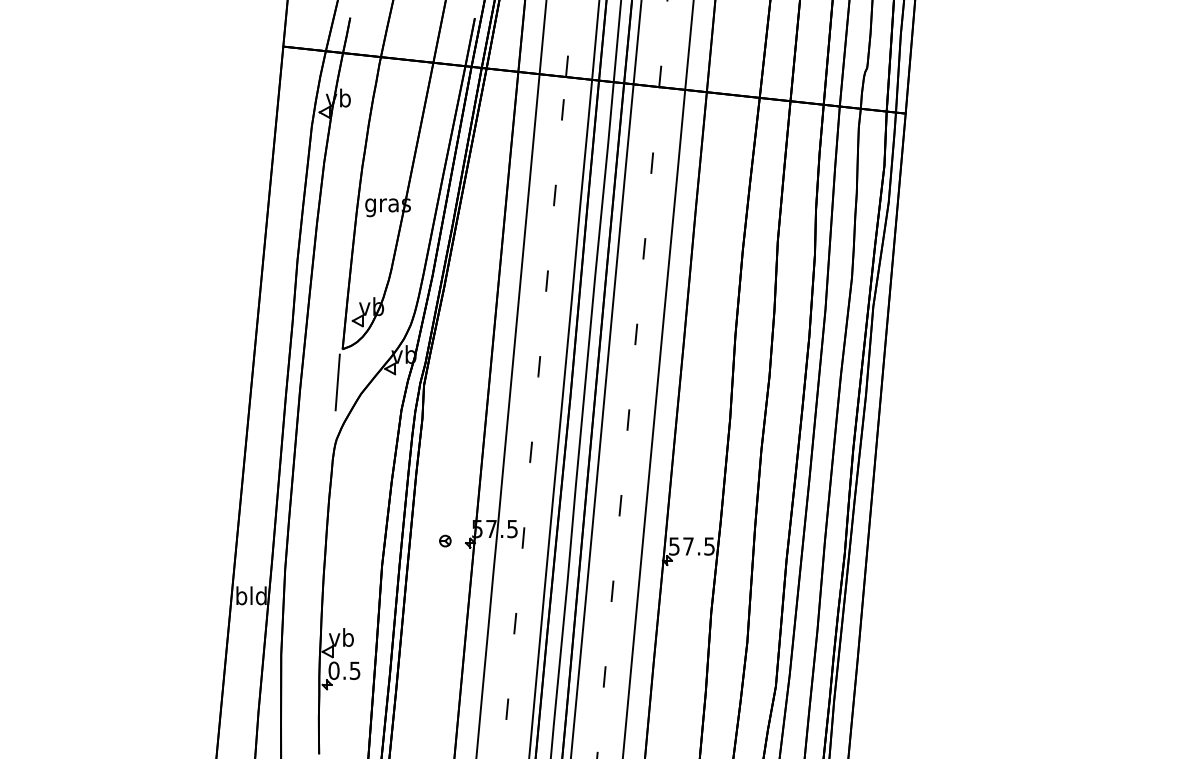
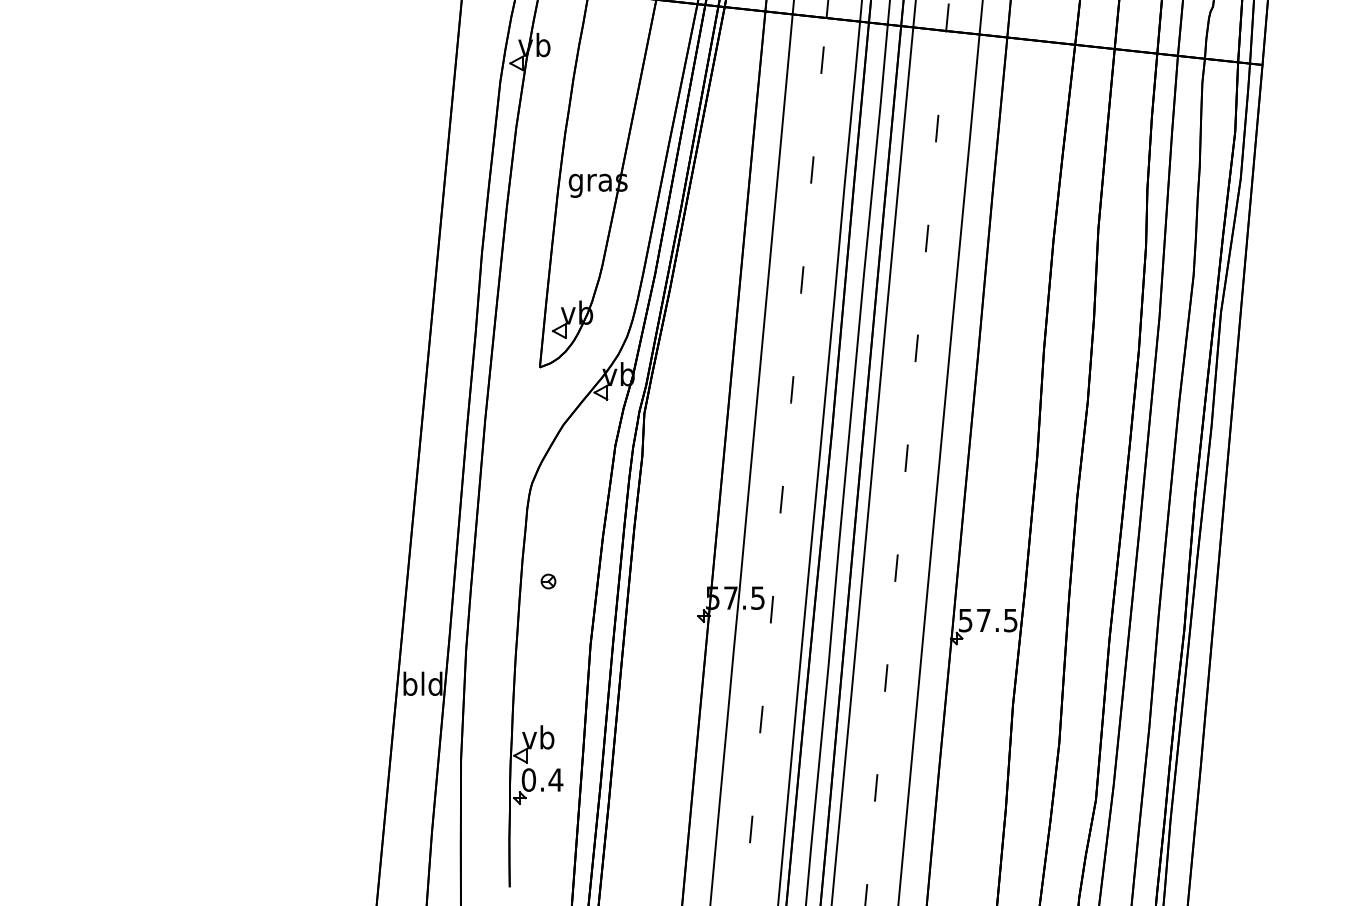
line: (337, 382) -> (533, 410), removed
part: (445, 540) -> (548, 580), moved
text: (354, 670) -> (555, 779), 0.5 -> 0.4

